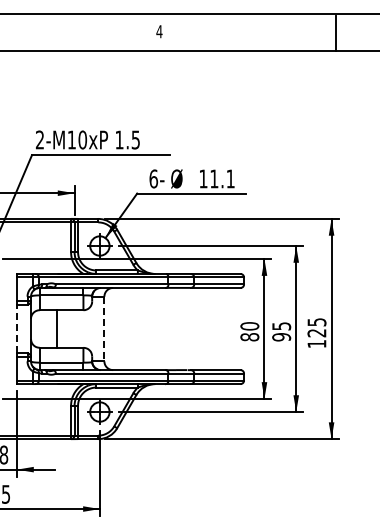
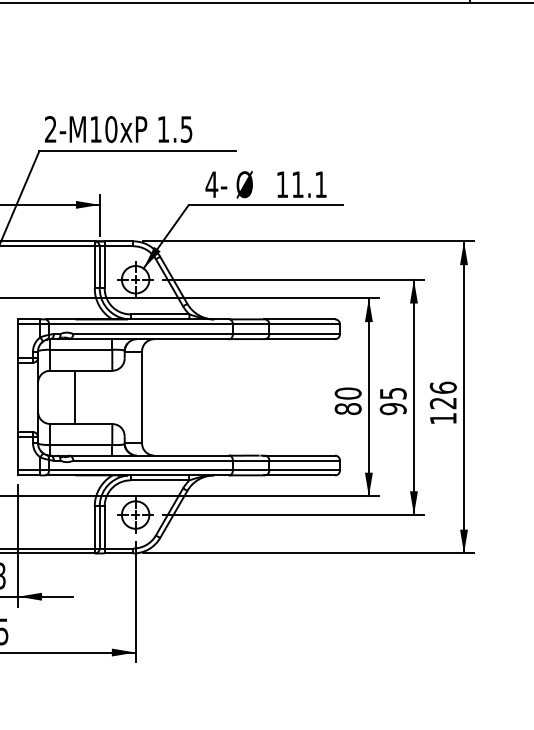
text: (153, 178) -> (211, 184), 6- -> 4-
text: (316, 322) -> (442, 388), 125 -> 126
line: (17, 328) -> (18, 396), dashed -> solid
line: (104, 329) -> (142, 398), dashed -> solid

